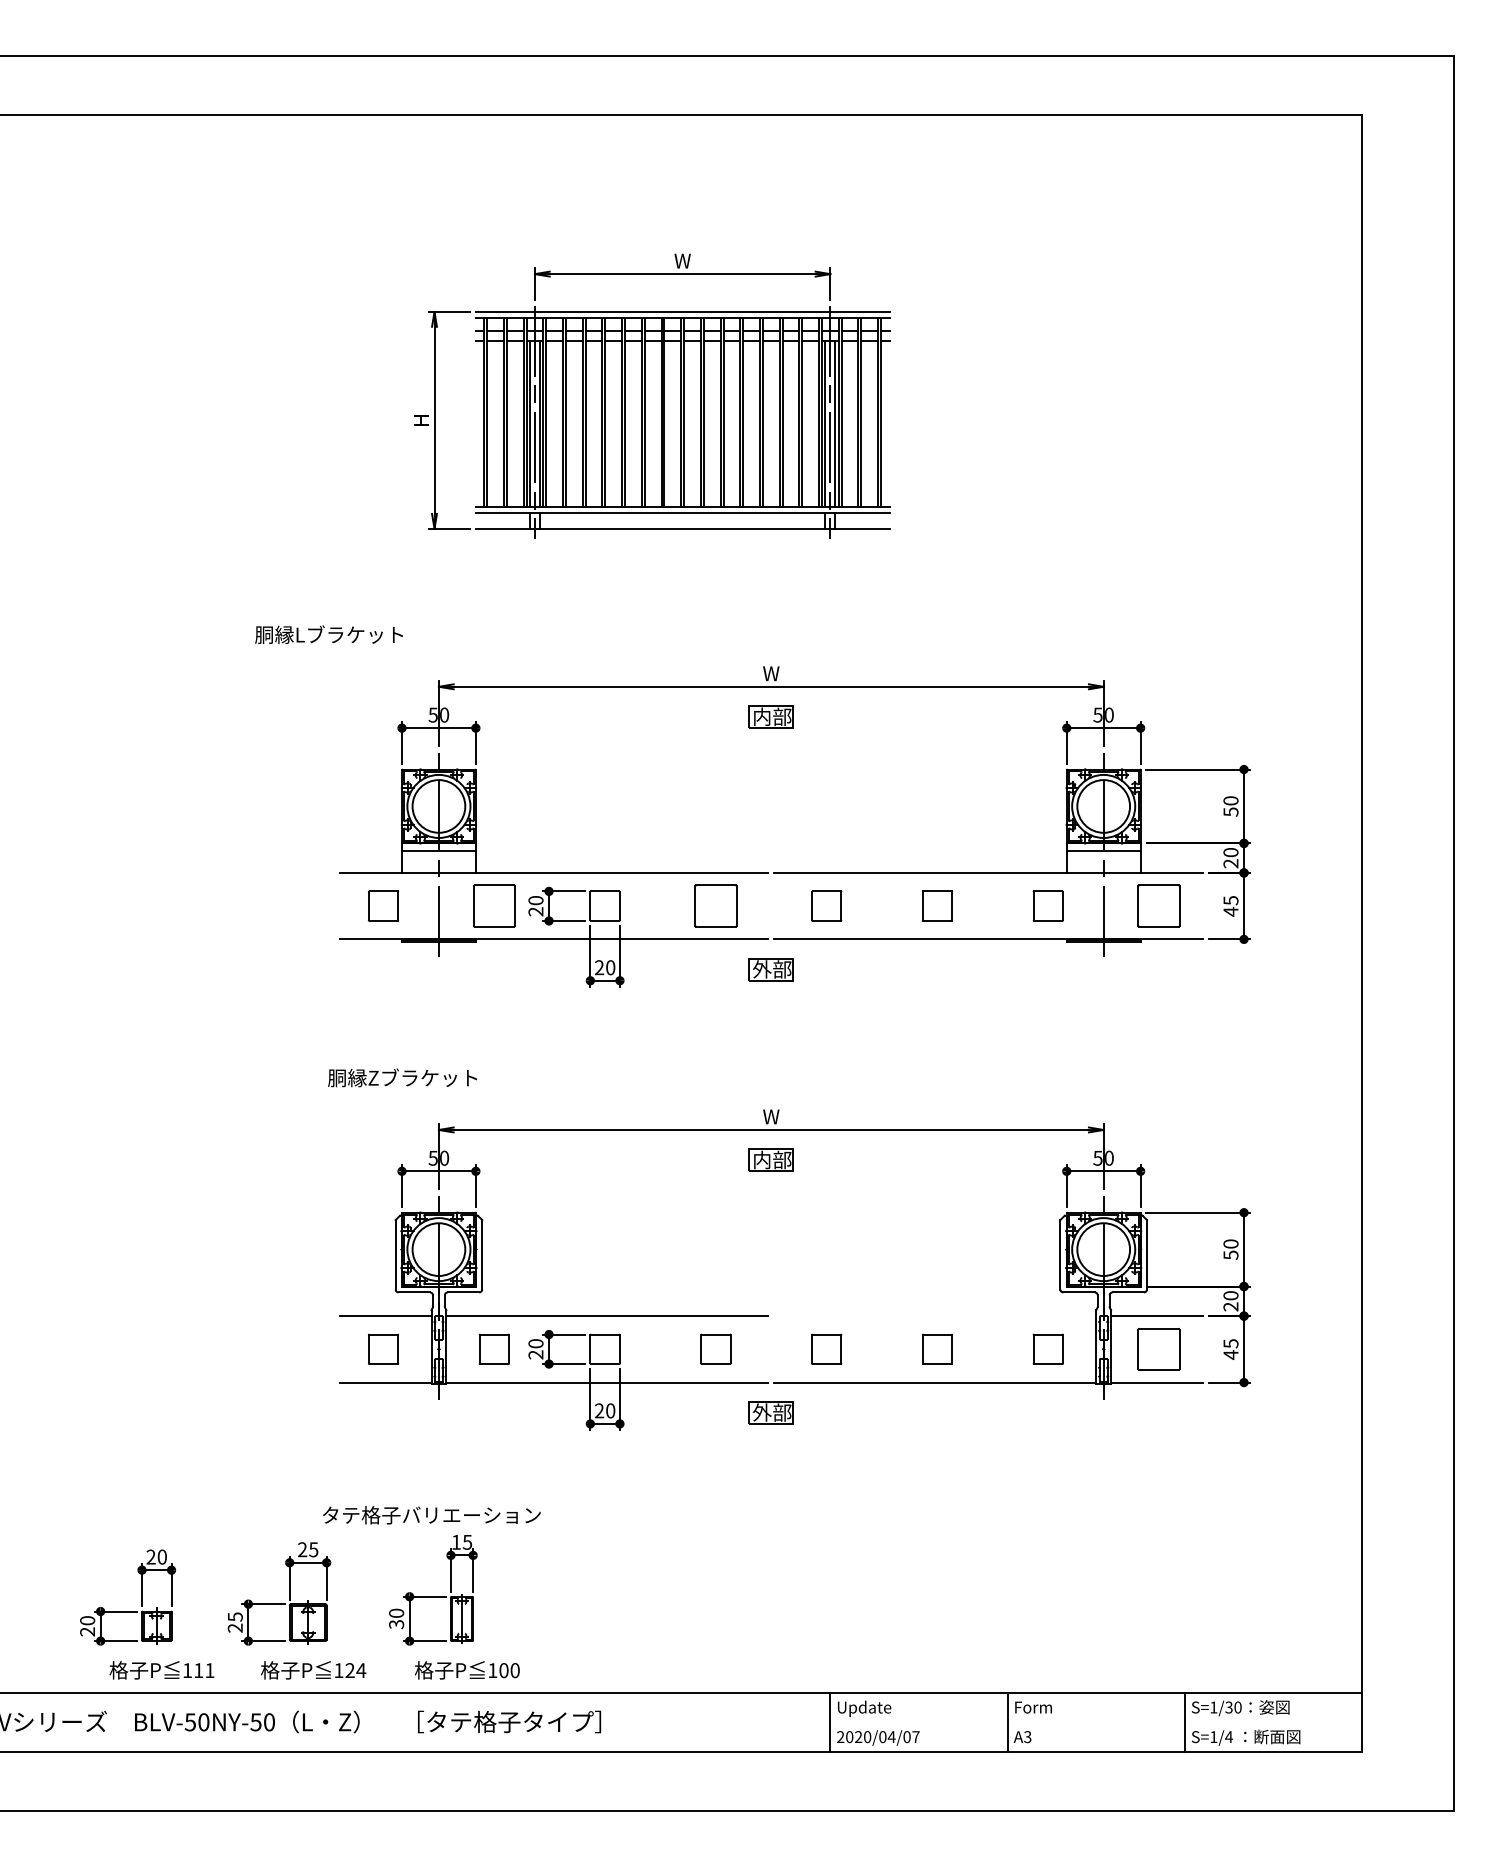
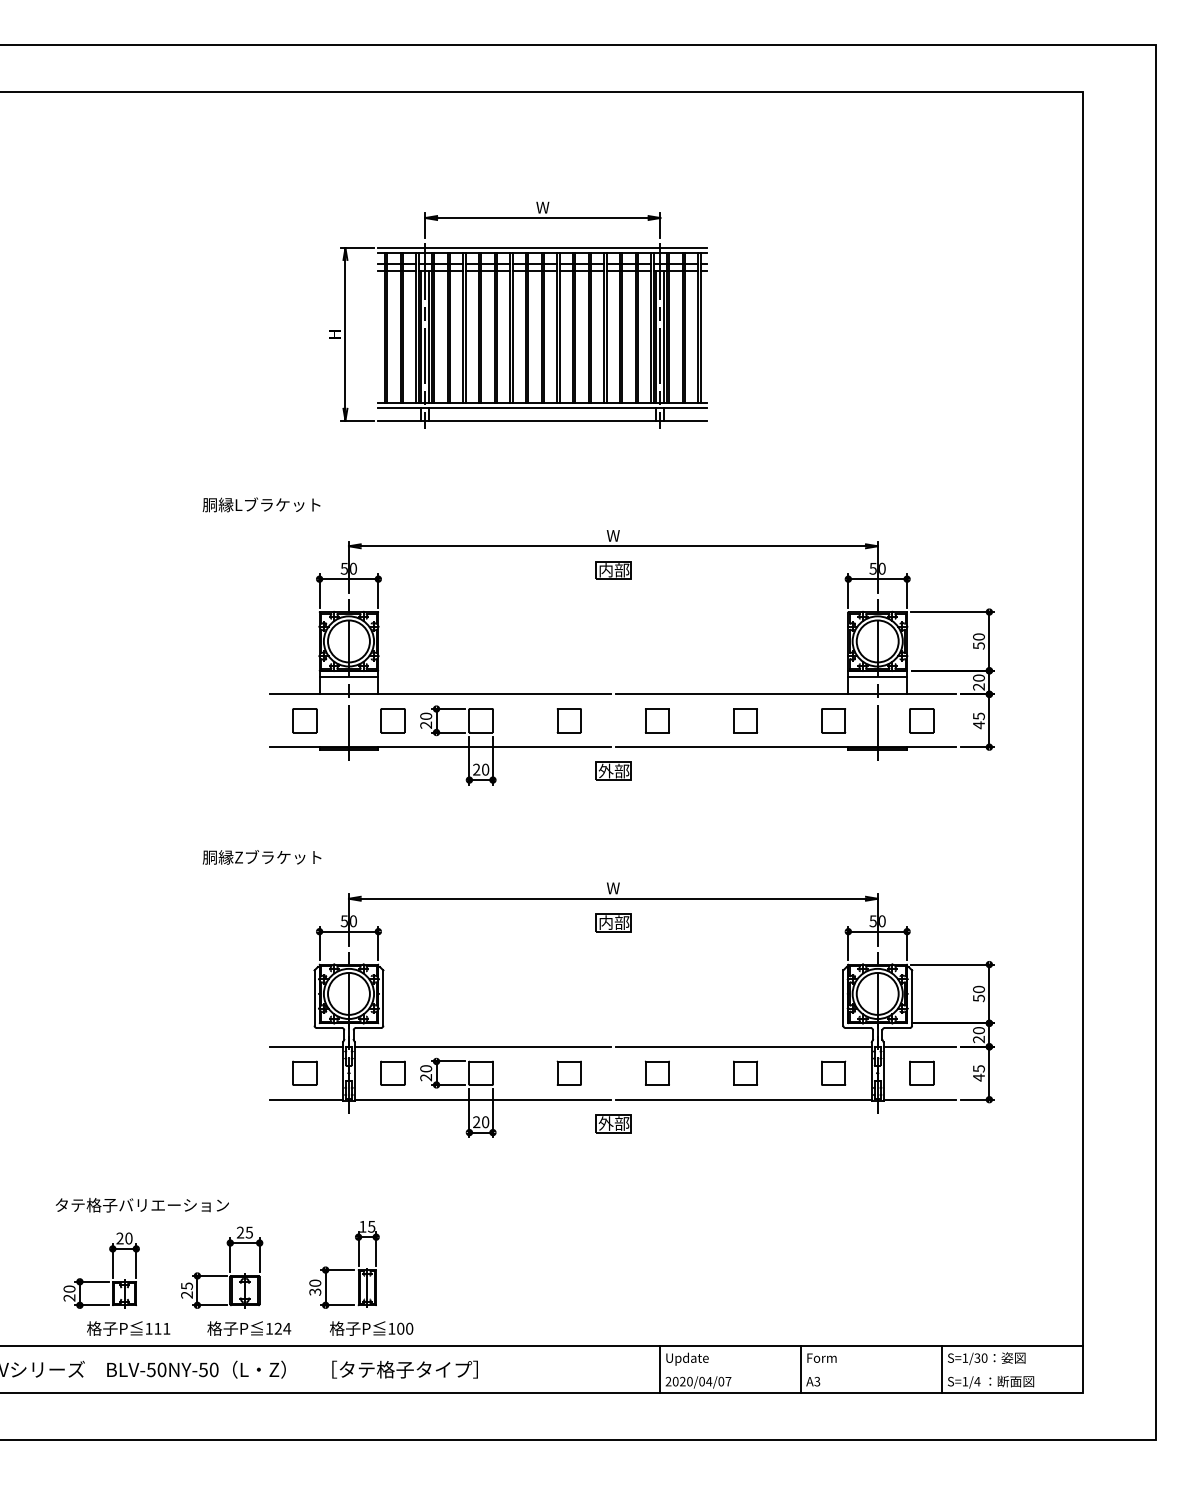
part: (493, 905) -> (392, 720), size x0.71
part: (714, 905) -> (568, 720), size x0.71
part: (1158, 905) -> (921, 720), size x0.71
text: (401, 1078) -> (261, 857), moved
line: (934, 1315) -> (743, 1046), added
part: (1158, 1348) -> (921, 1072), size x0.71
text: (430, 1515) -> (141, 1205), moved

